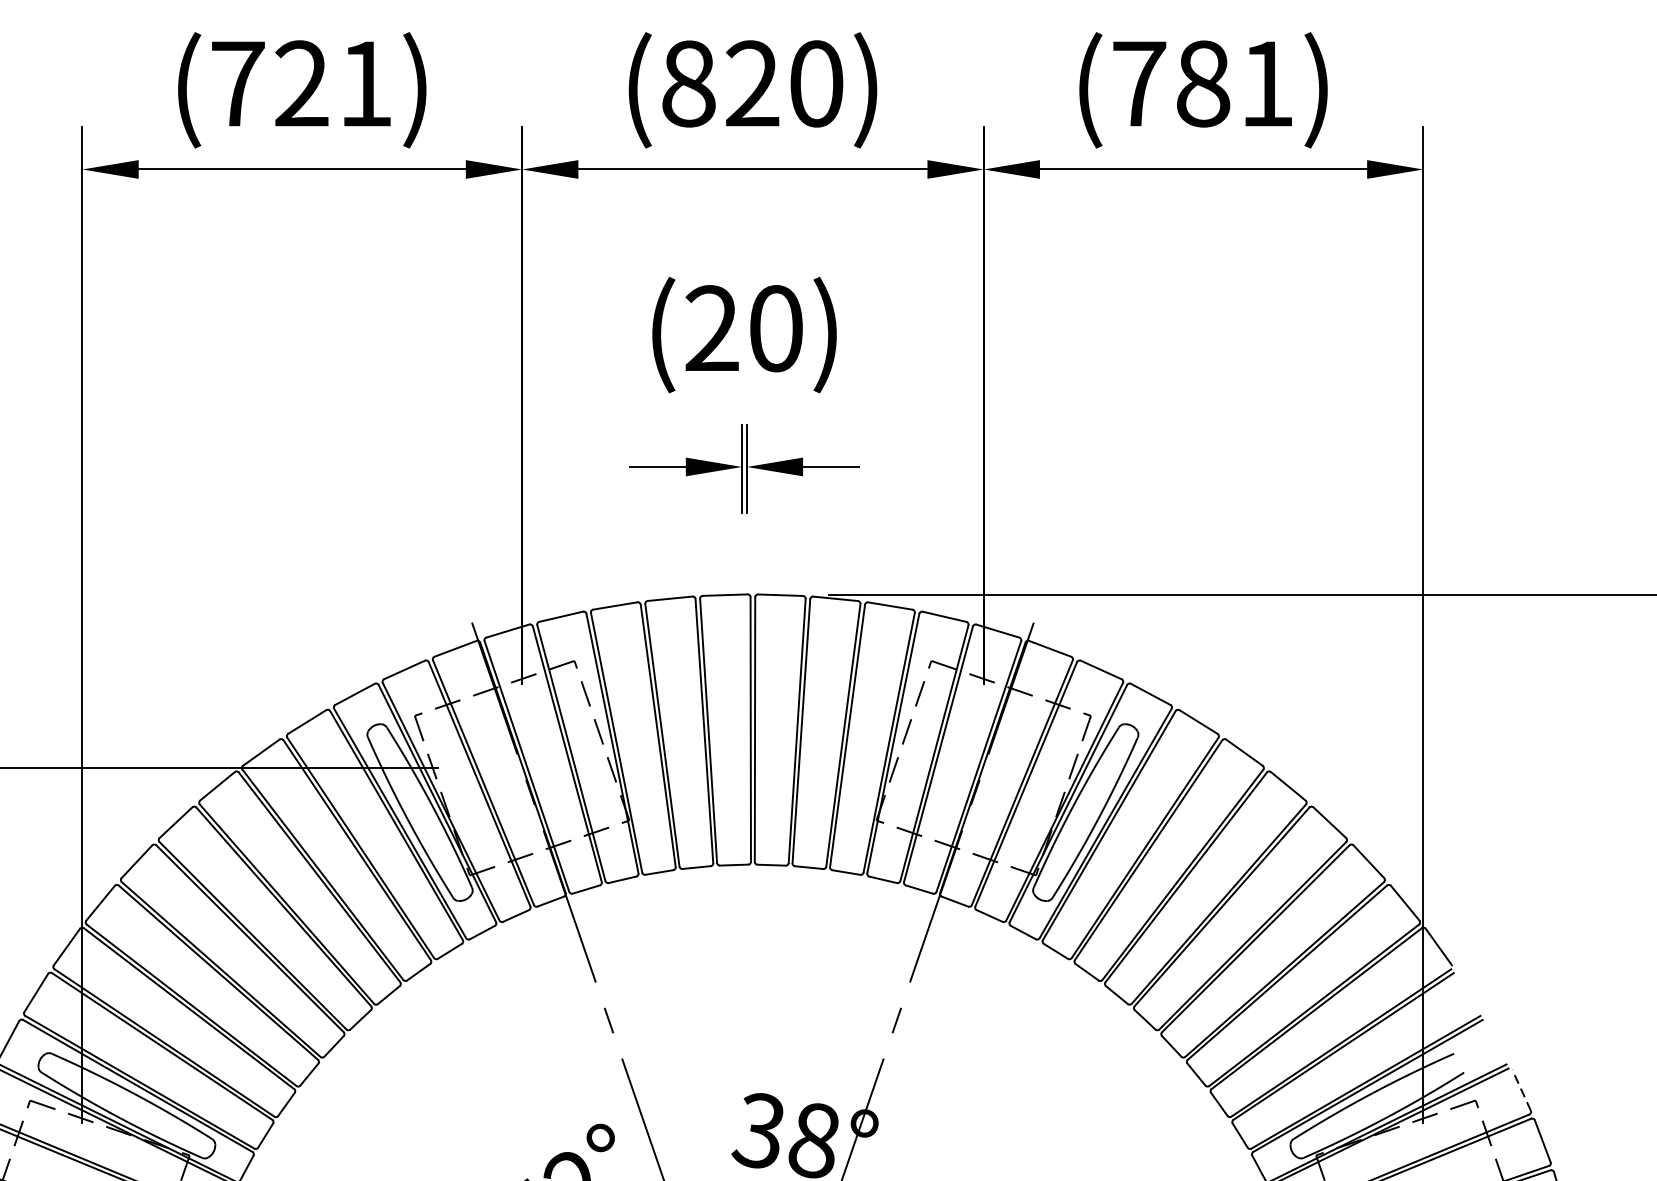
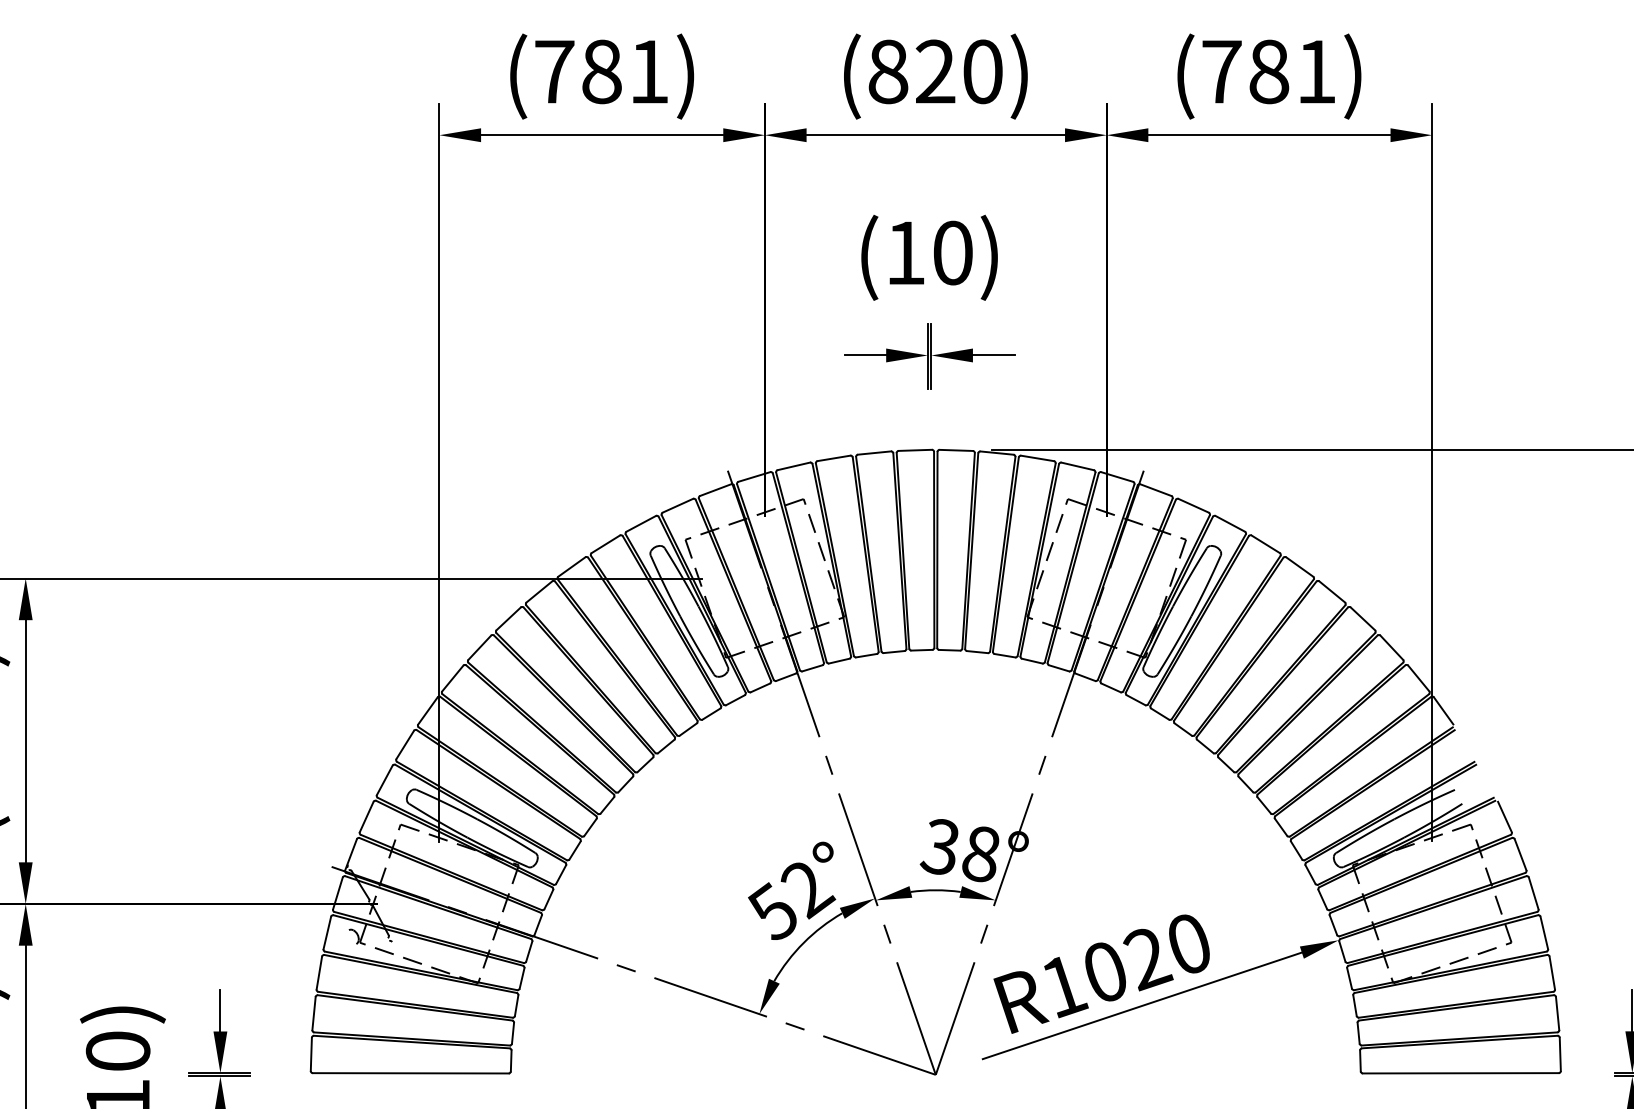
text: (301, 83) -> (601, 71), (721) -> (781)
text: (711, 327) -> (905, 252), (20) -> (10)
line: (1521, 1089) -> (1504, 816), dashed -> solid

